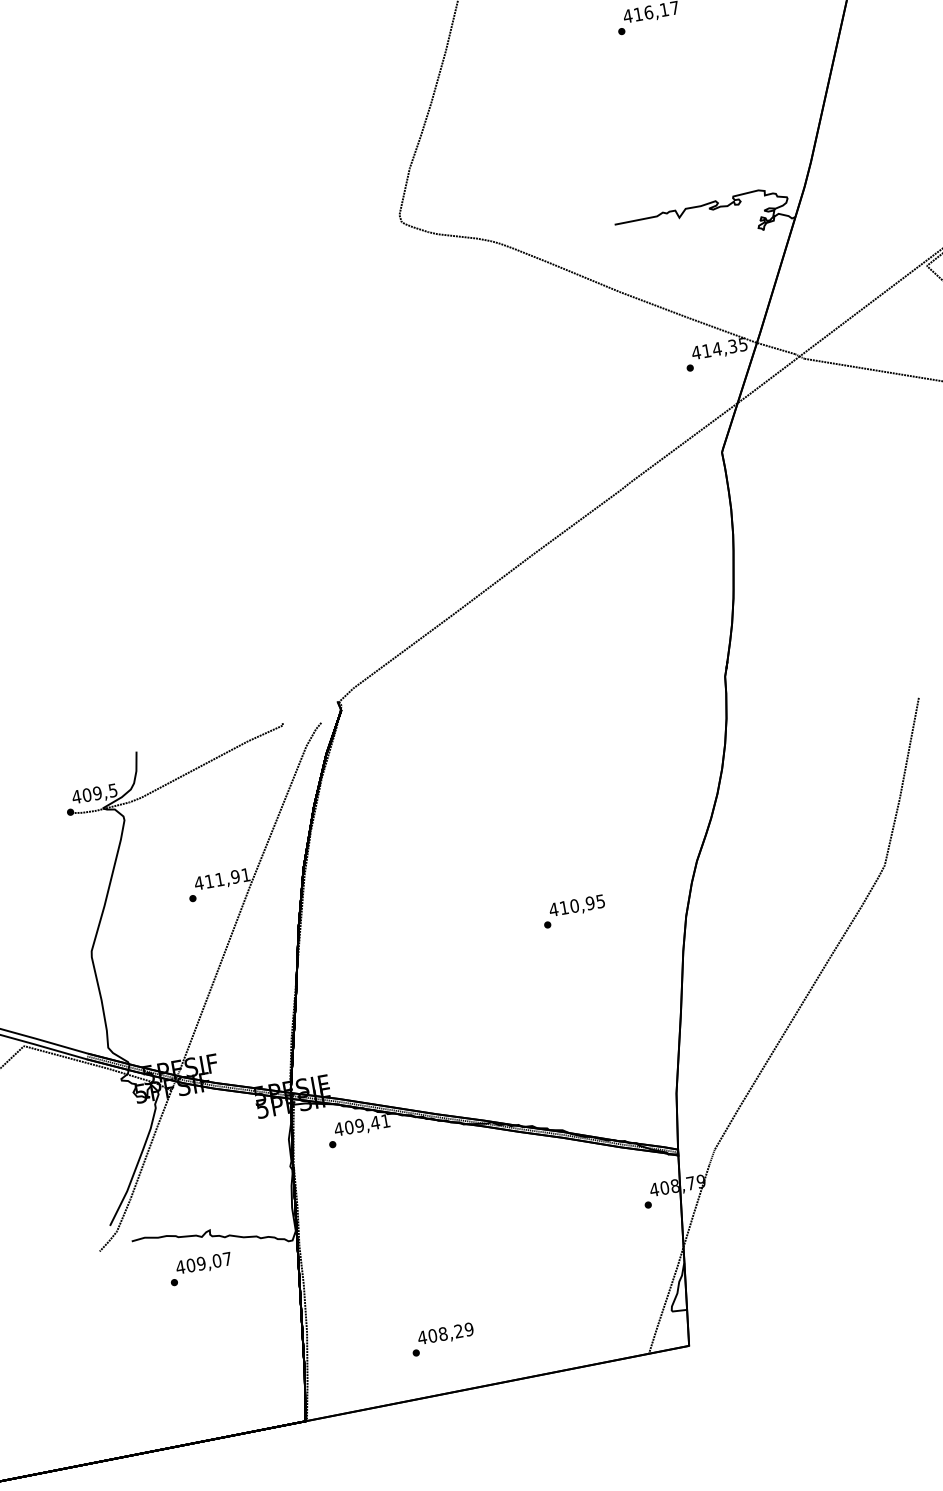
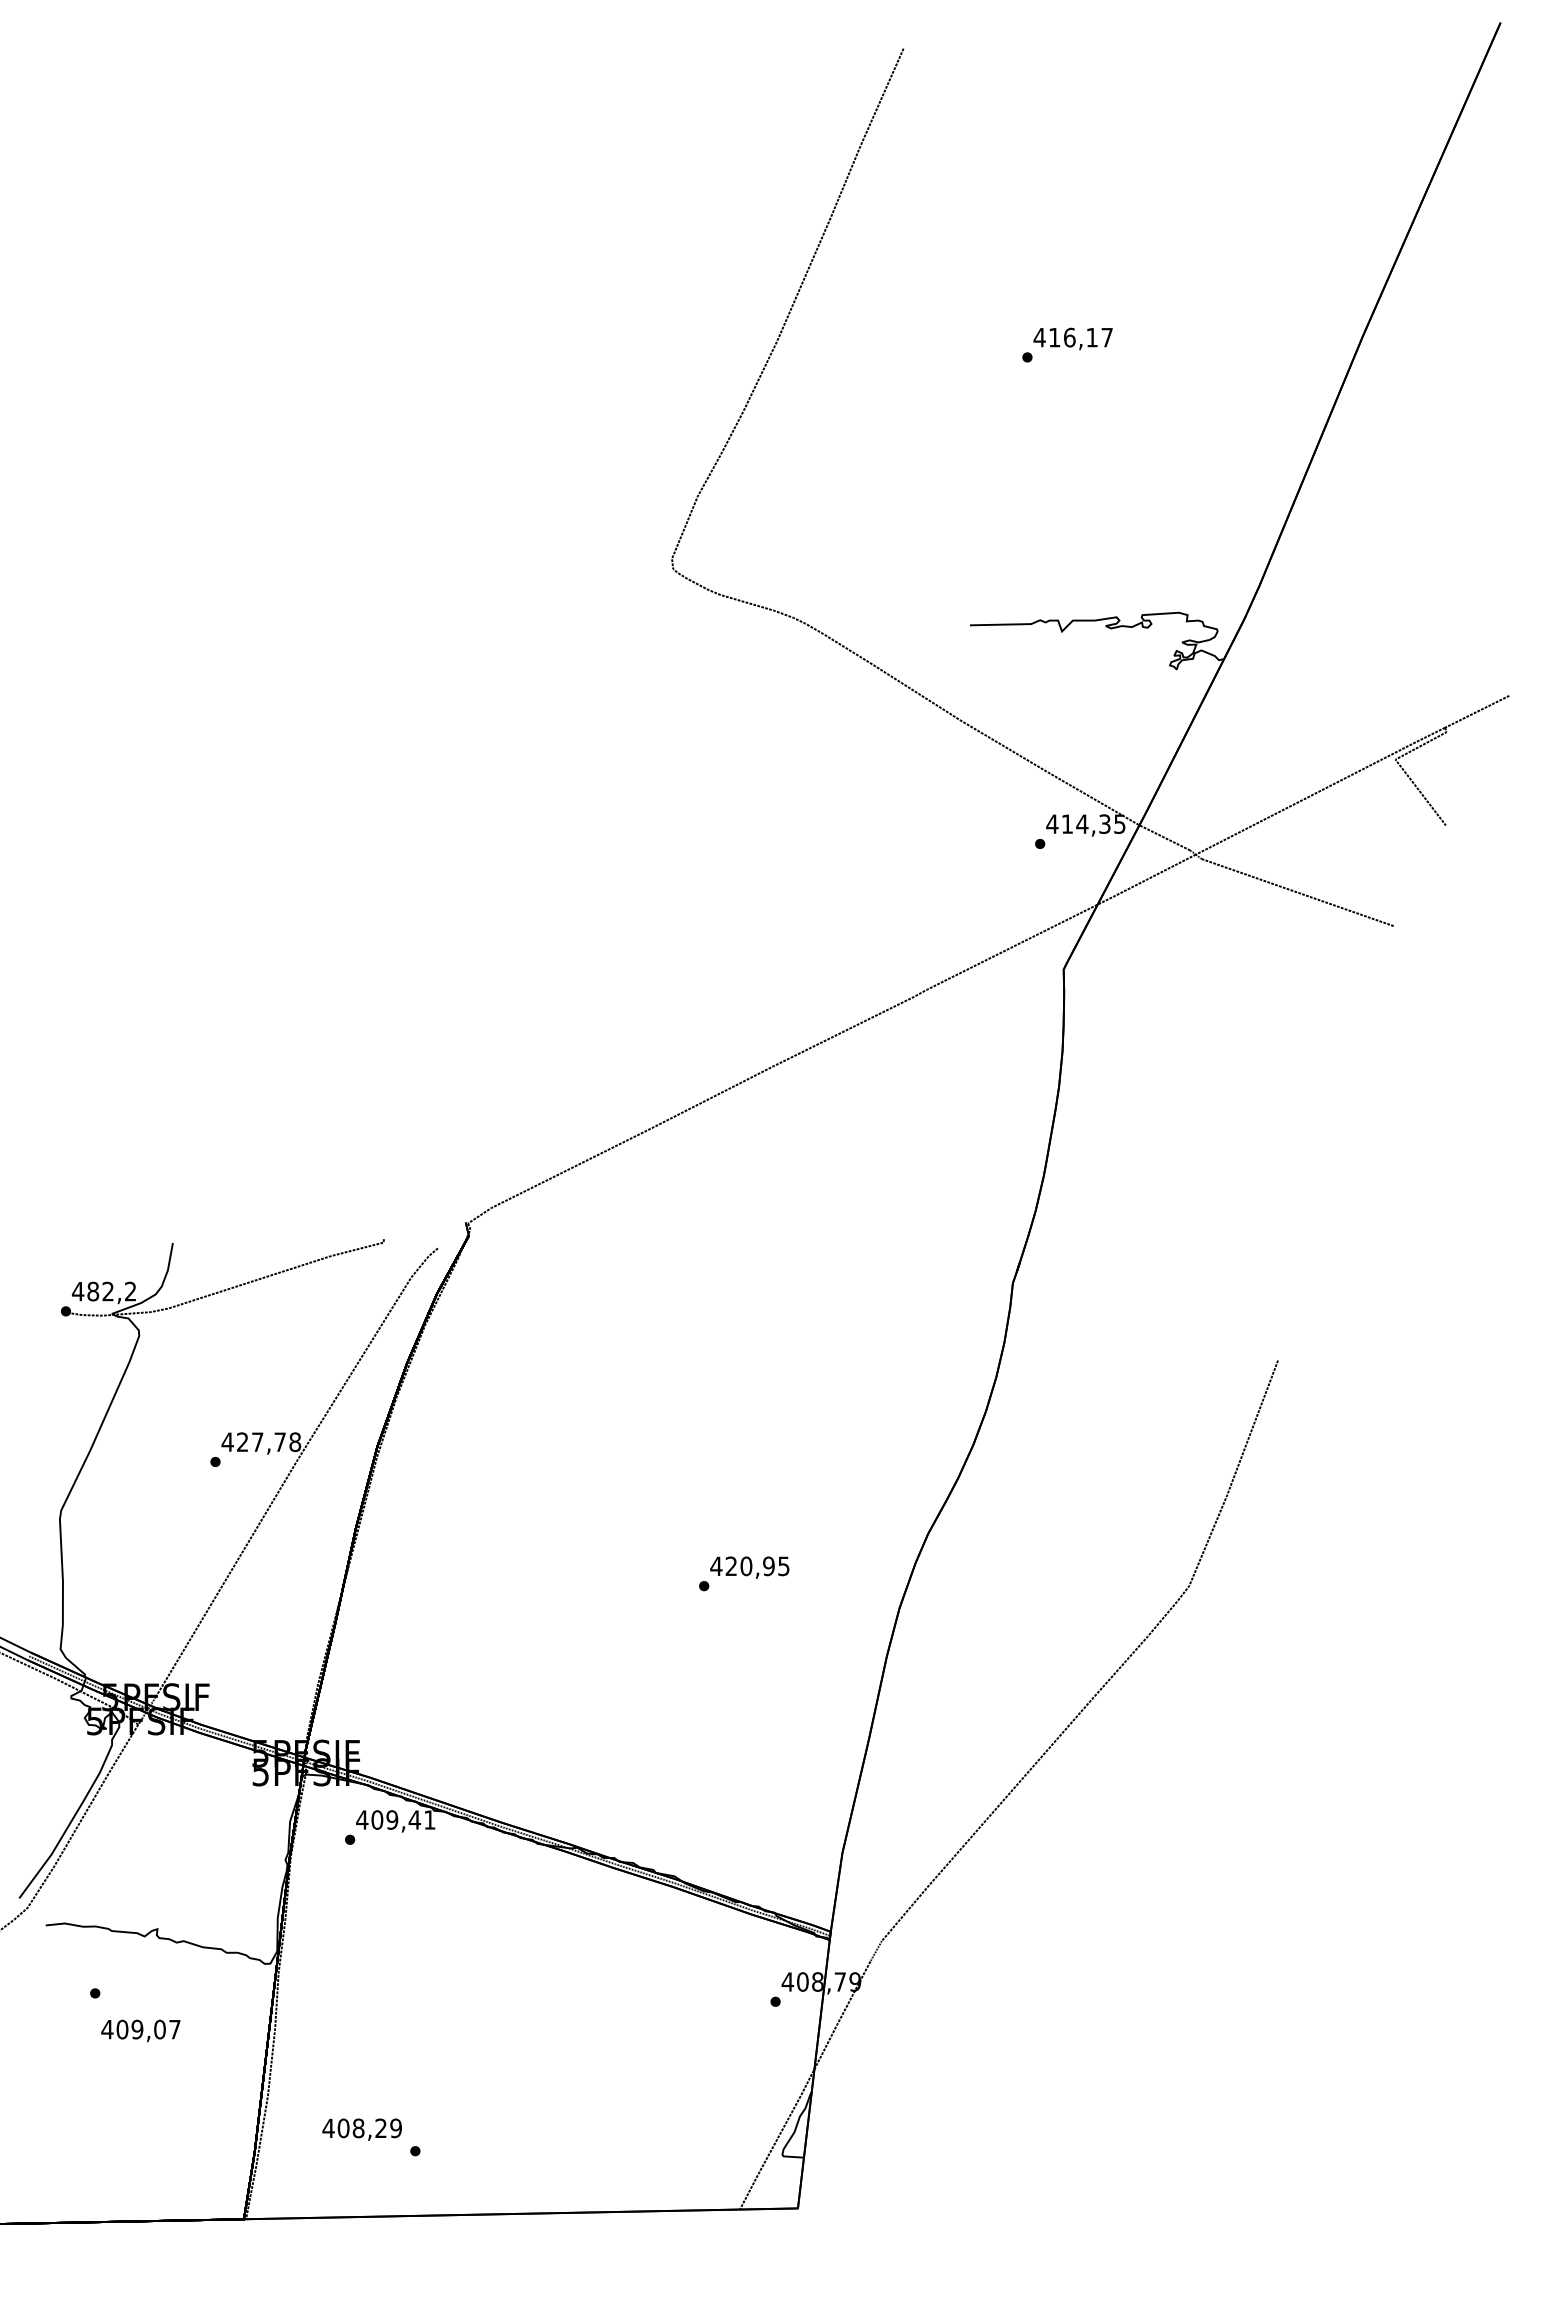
text: (99, 792) -> (111, 1291), 409,5 -> 482,2
text: (228, 878) -> (269, 1442), 411,91 -> 427,78
text: (563, 907) -> (730, 1565), 410,95 -> 420,95
text: (203, 1263) -> (140, 2030), moved
text: (445, 1334) -> (361, 2129), moved

